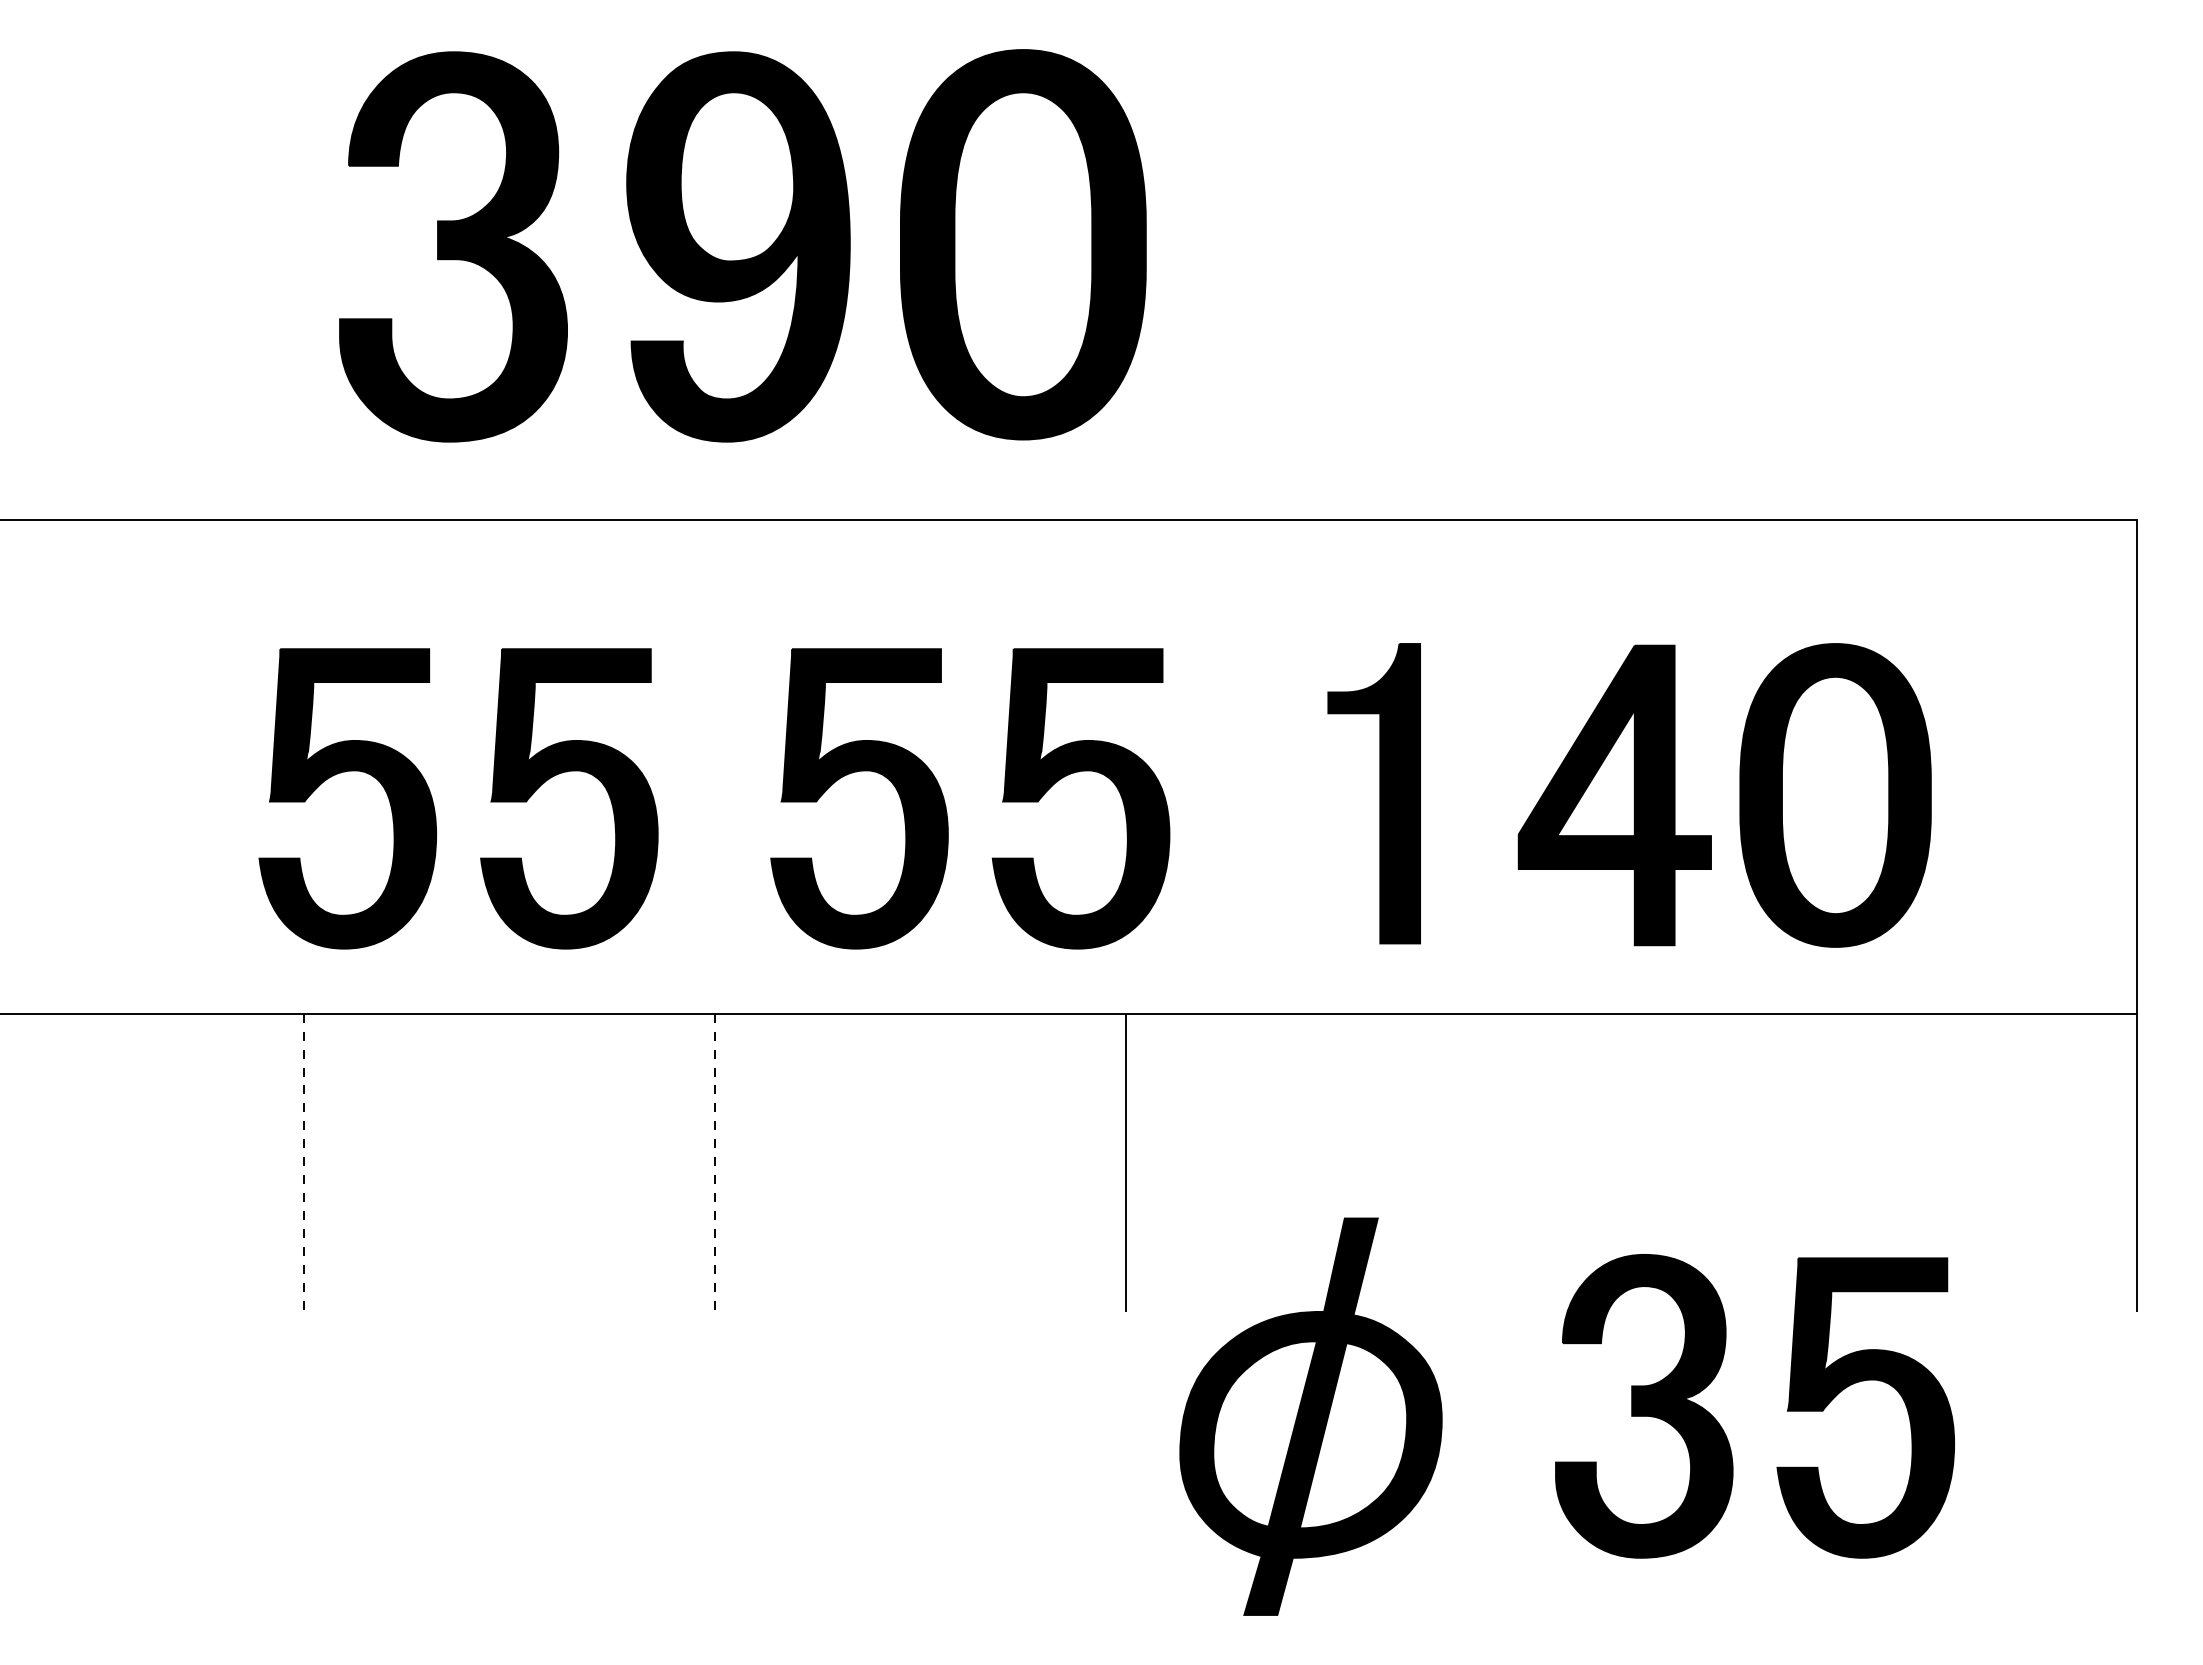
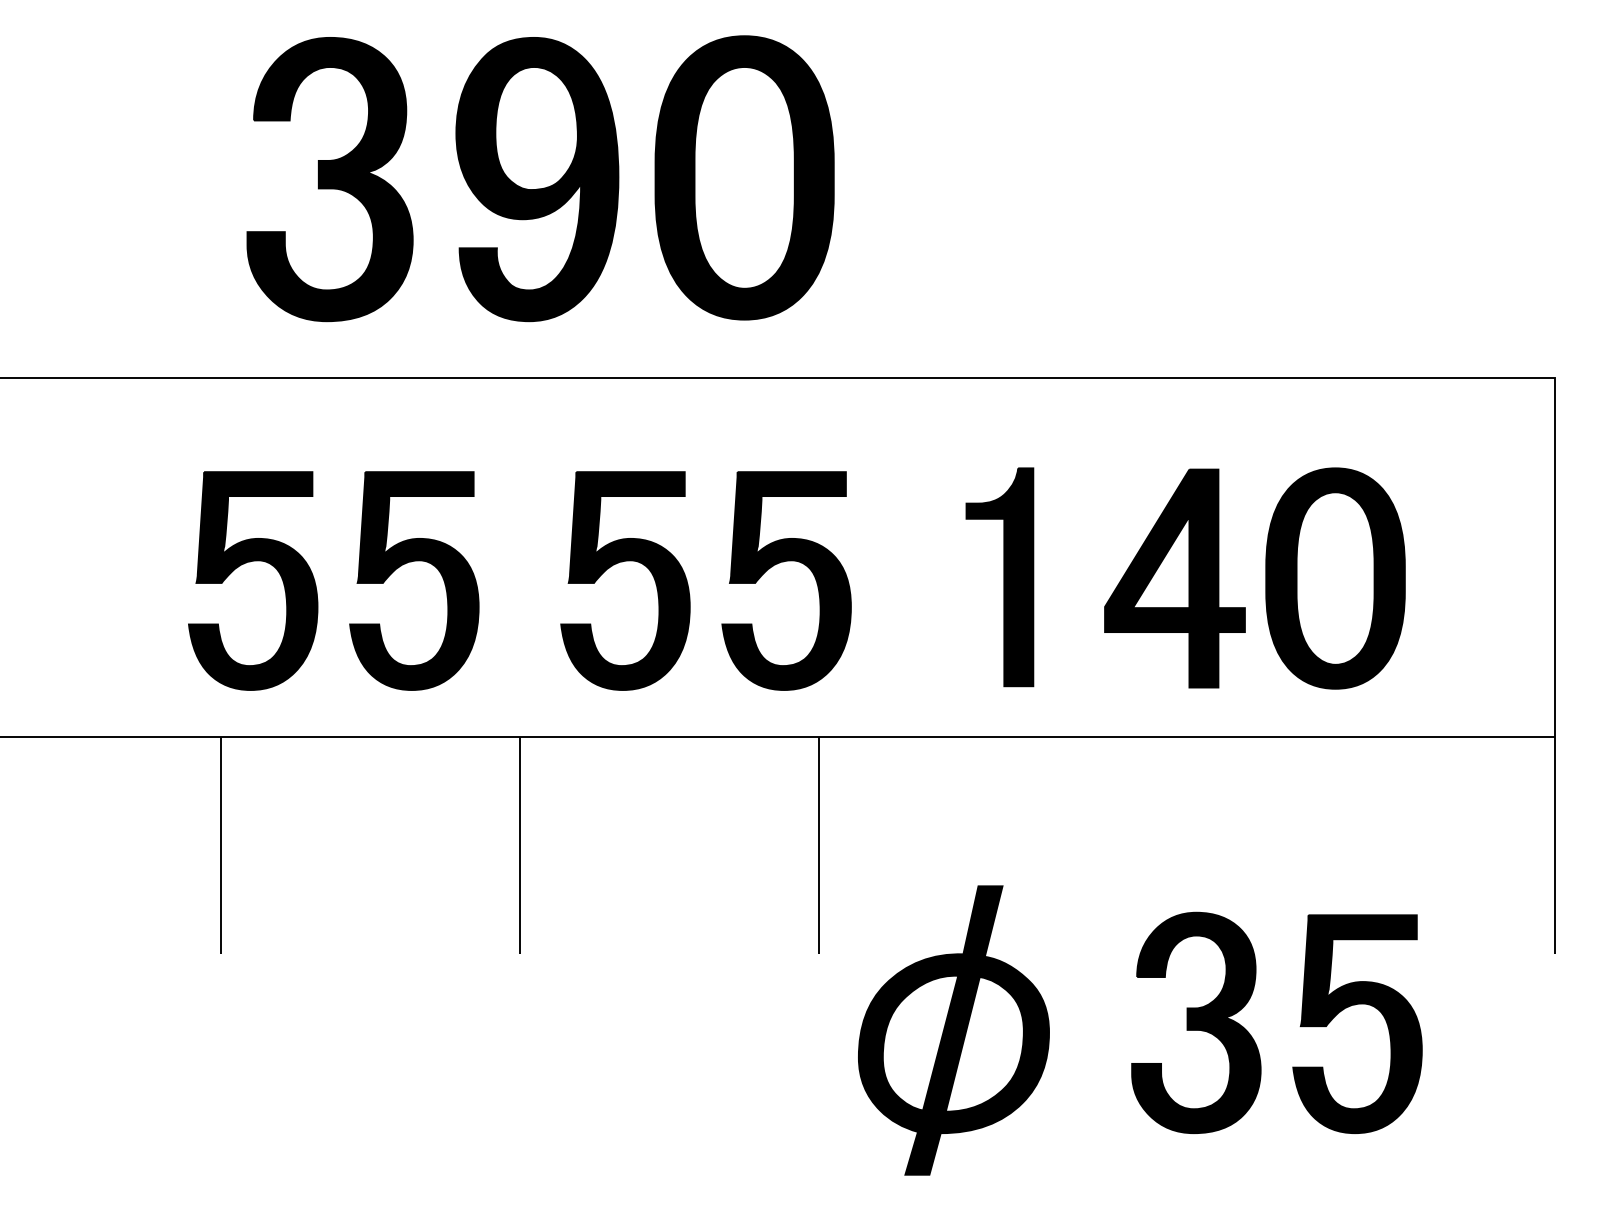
line: (303, 1163) -> (220, 846), dashed -> solid
line: (714, 1163) -> (519, 846), dashed -> solid

